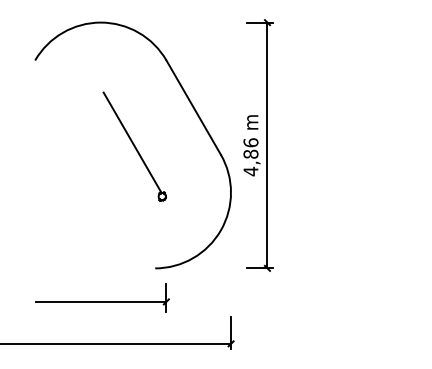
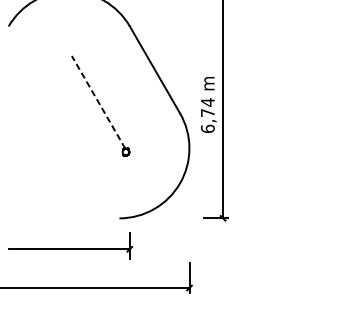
line: (132, 142) -> (98, 102), solid -> dashed
text: (250, 157) -> (207, 116), 4,86 -> 6,74

